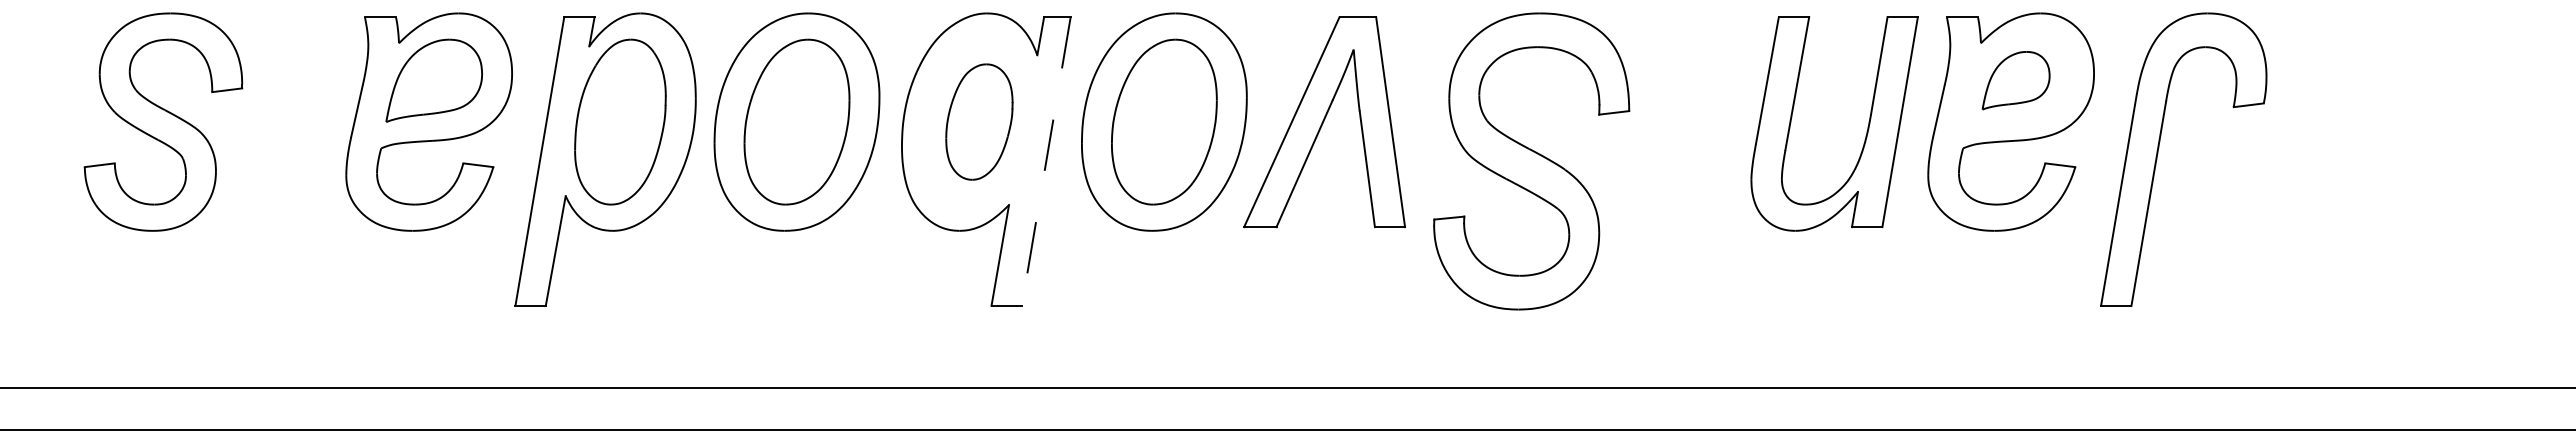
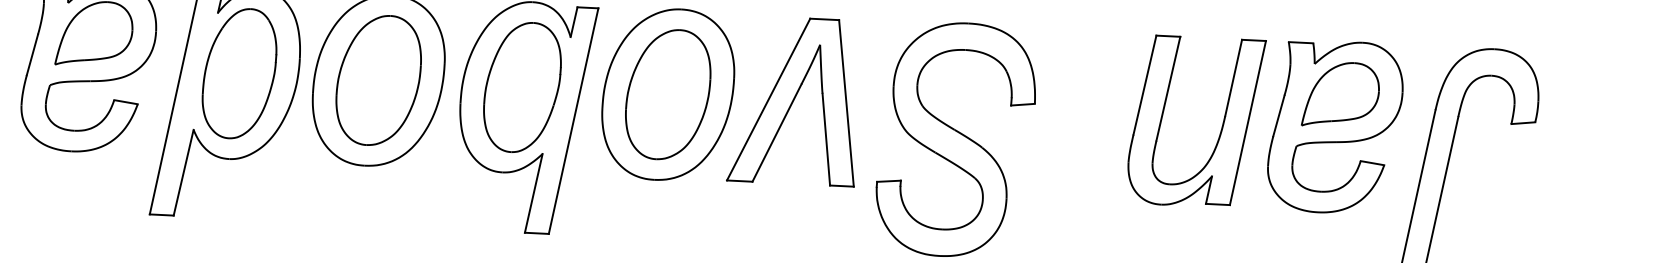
part: (2015, 80) -> (1340, 94), size x1.43
part: (979, 121) -> (522, 87), size x1.43
line: (1046, 162) -> (573, 121), dashed -> solid

